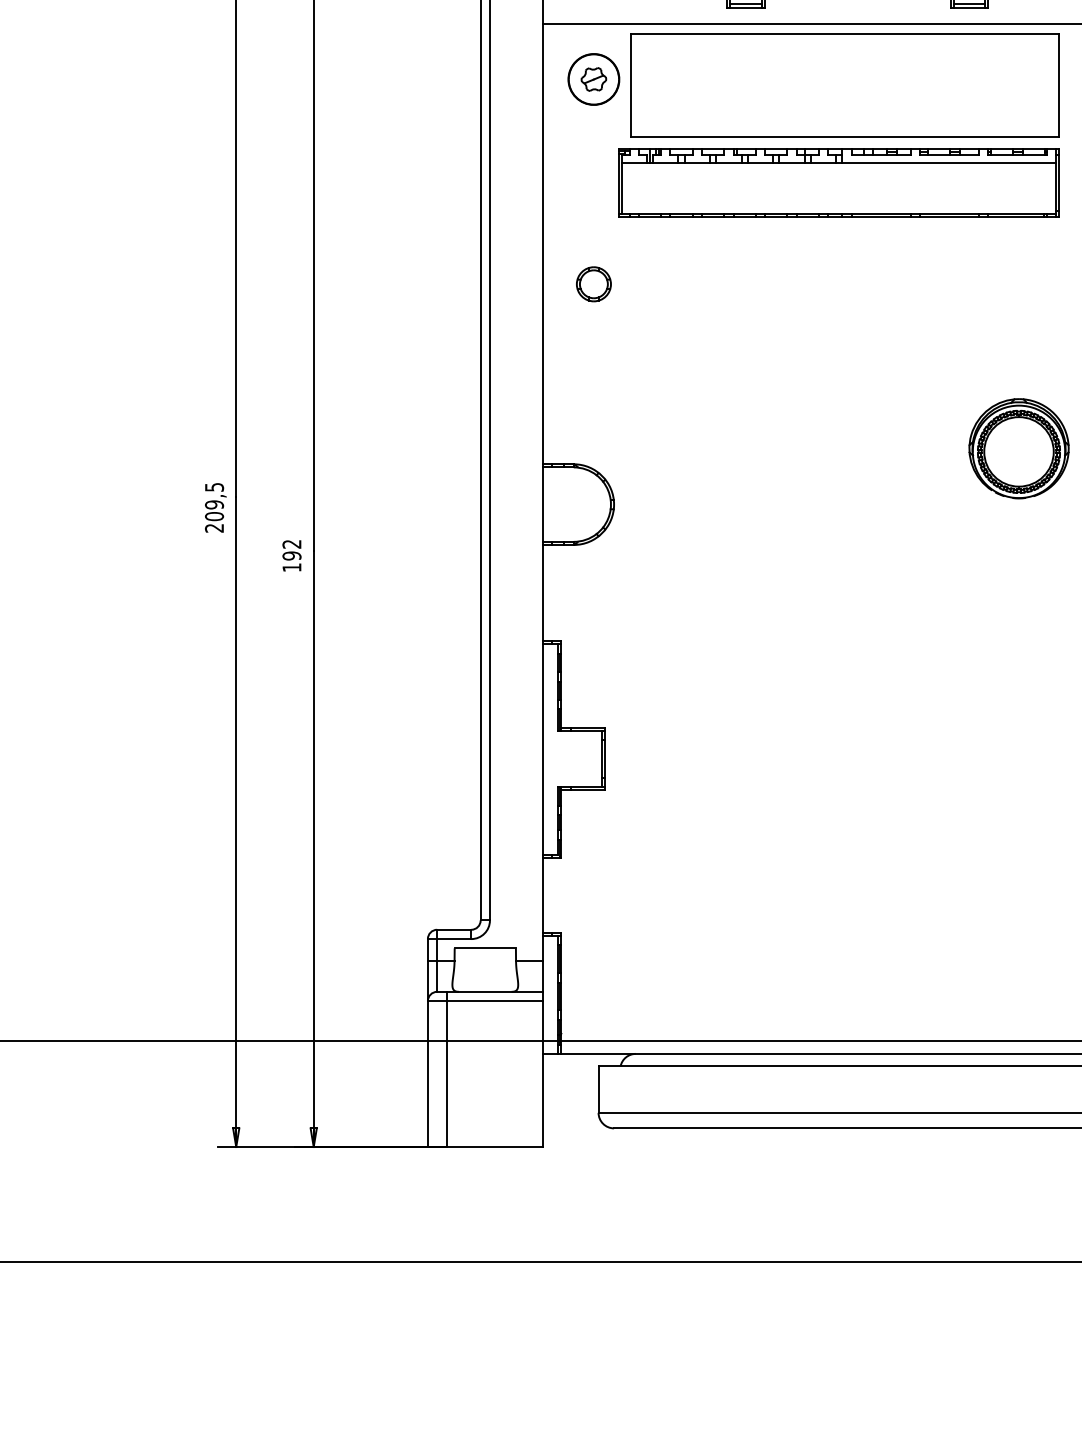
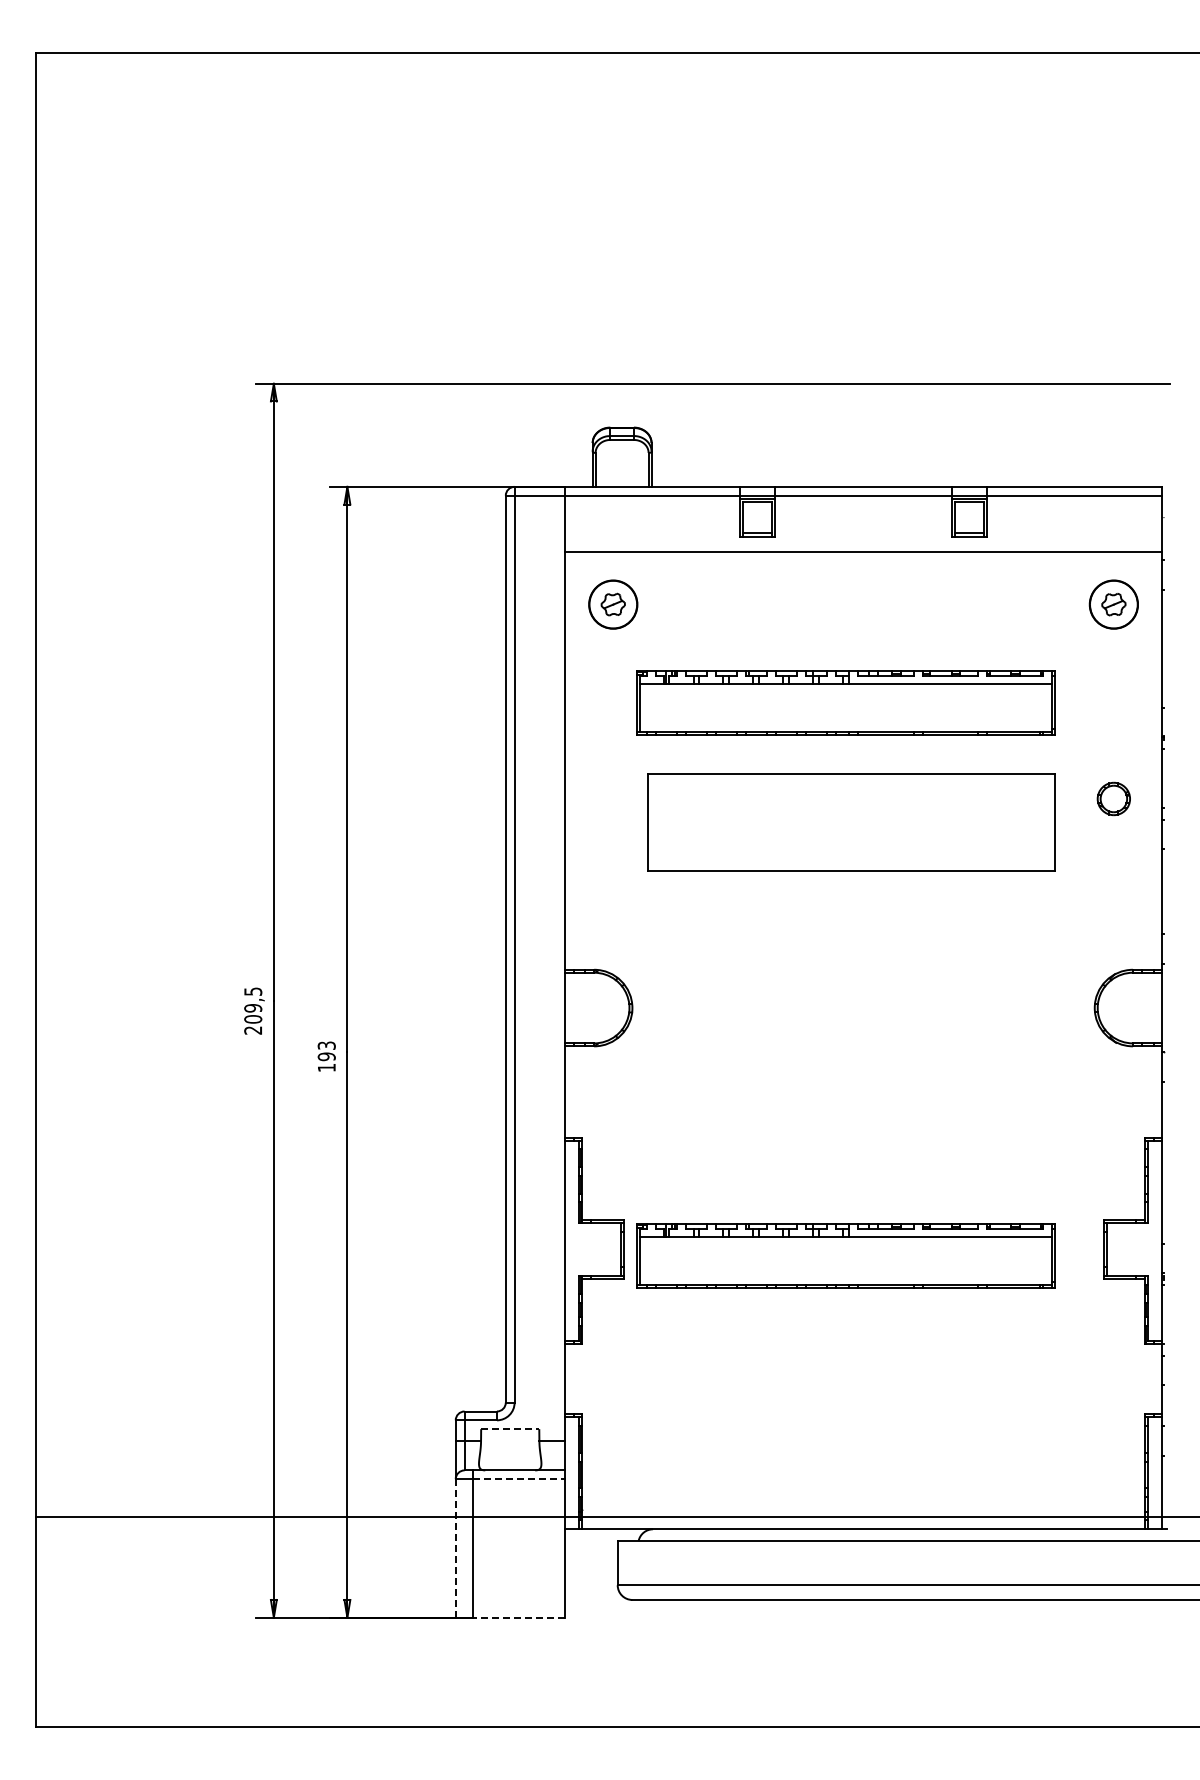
part: (844, 85) -> (851, 822), moved
part: (594, 283) -> (613, 798), removed
part: (1018, 449) -> (1016, 955), removed
text: (291, 544) -> (326, 1045), 192 -> 193
part: (838, 765) -> (845, 1255), added
line: (485, 948) -> (510, 1429), solid -> dashed
line: (495, 1001) -> (519, 1479), solid -> dashed
line: (427, 1073) -> (455, 1547), solid -> dashed
line: (495, 1146) -> (519, 1617), solid -> dashed

